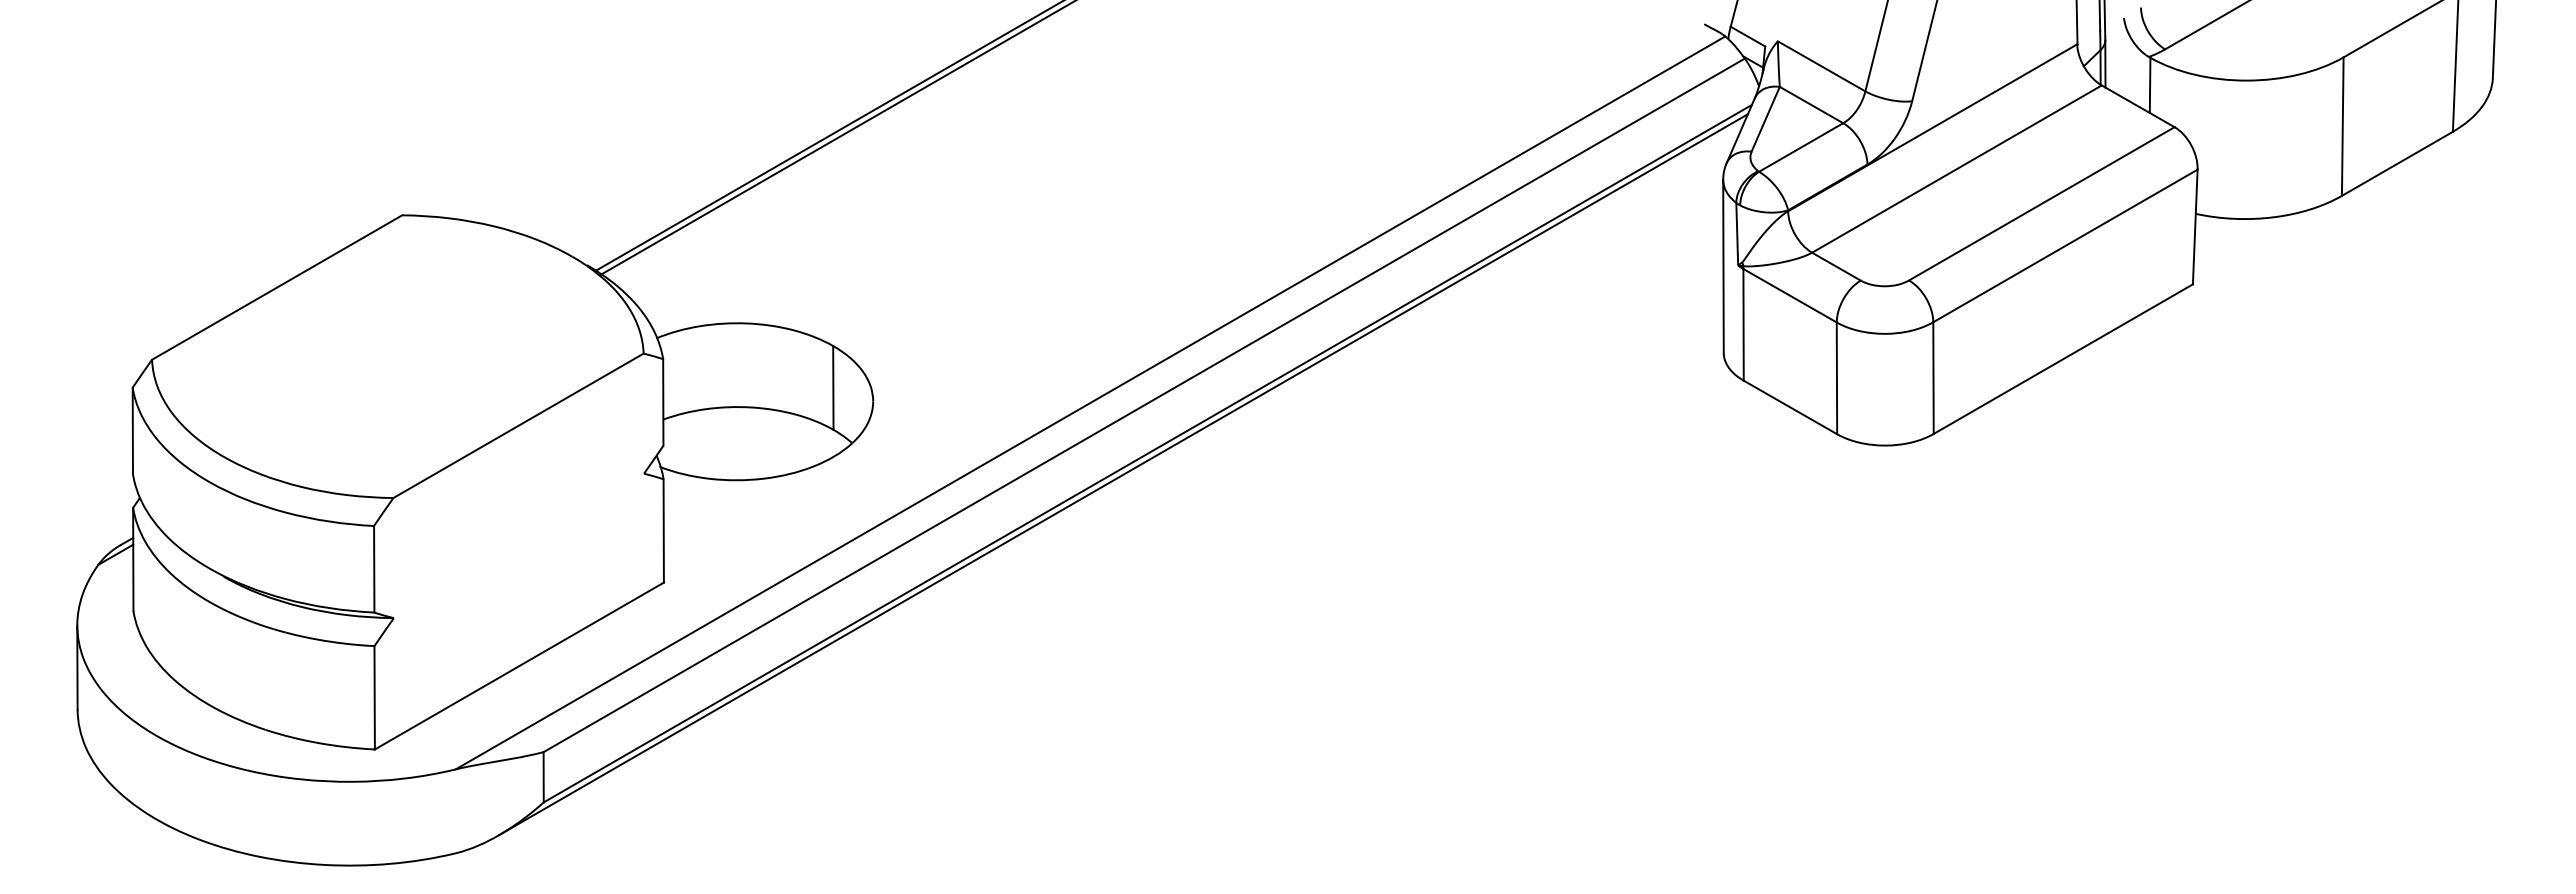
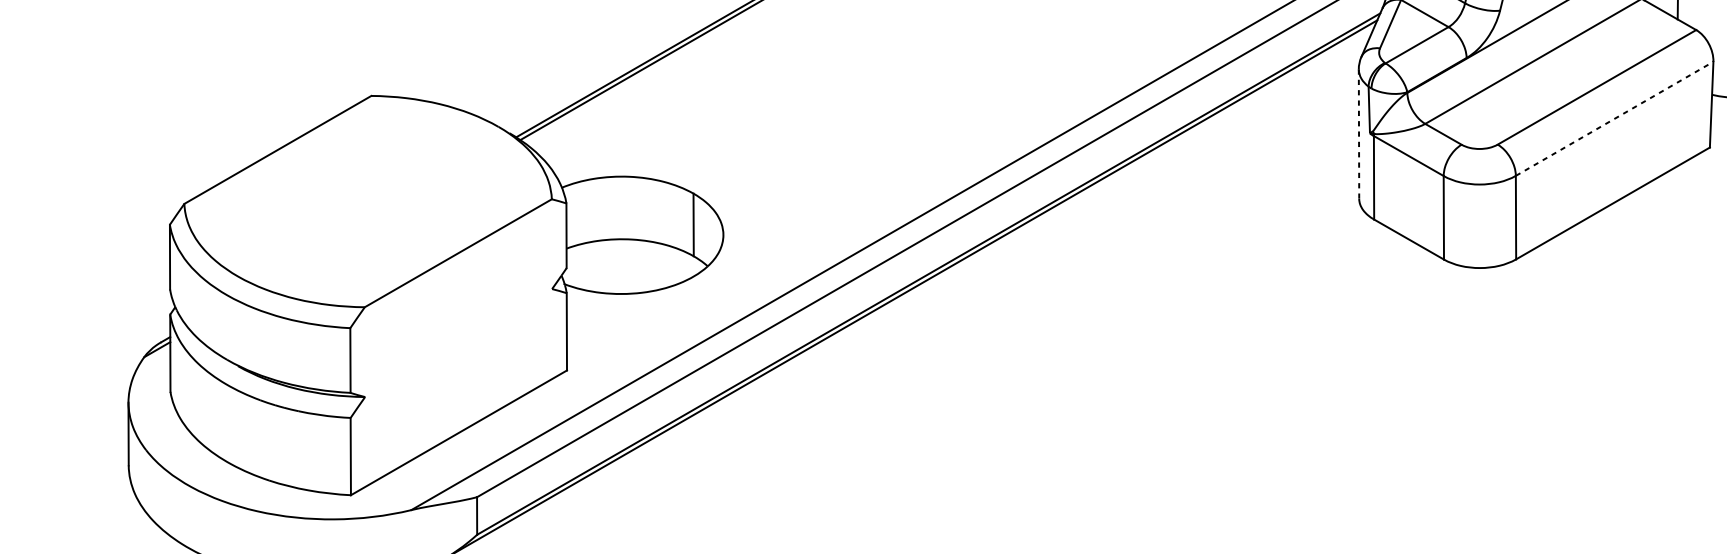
line: (2065, 245) -> (1614, 118), solid -> dashed
line: (1723, 266) -> (1359, 134), solid -> dashed

